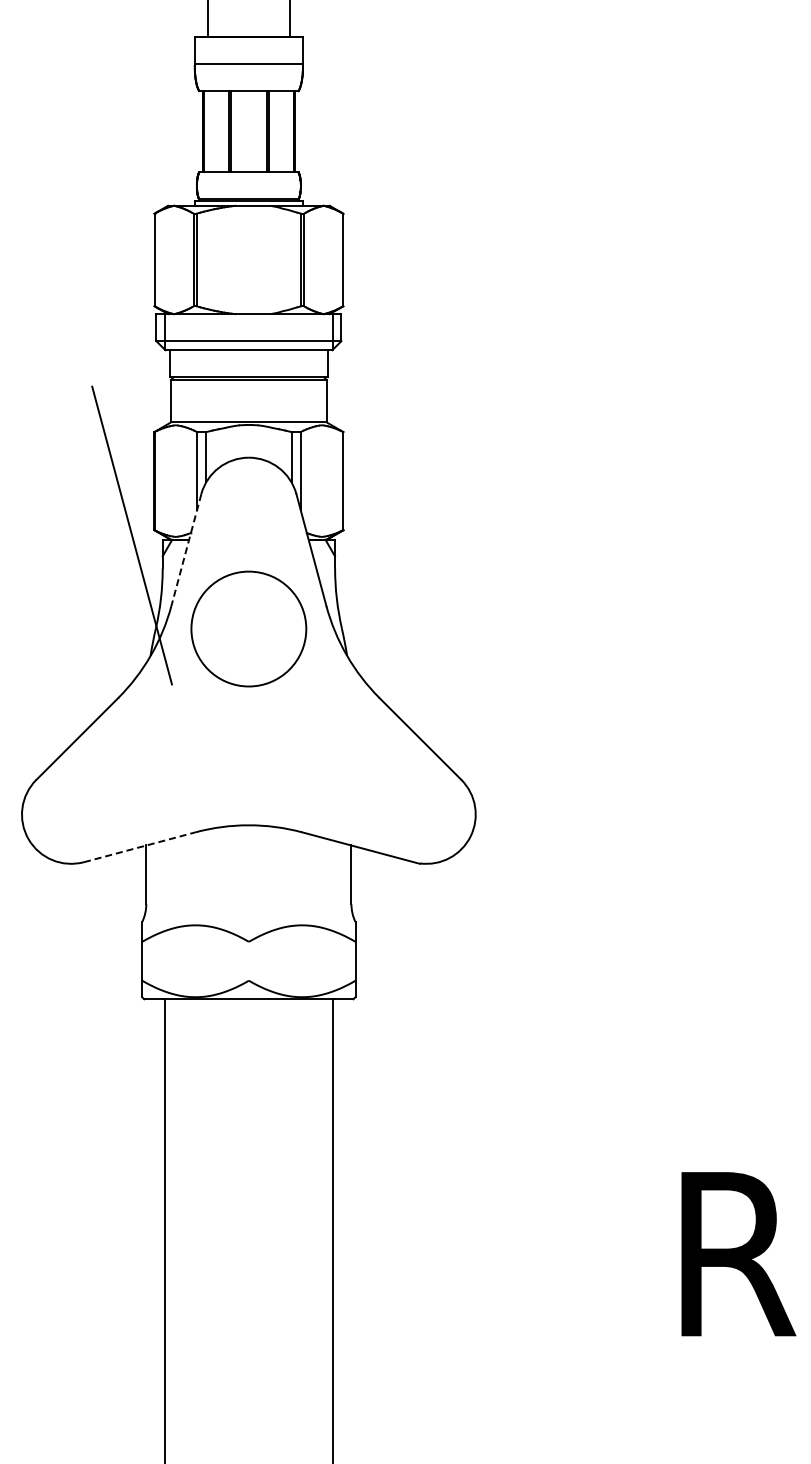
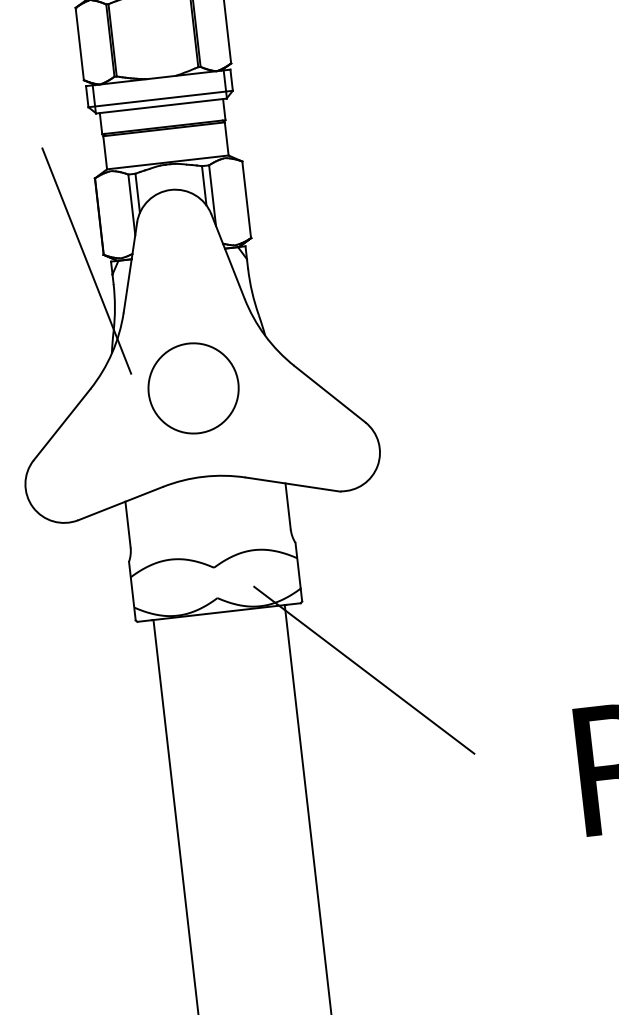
line: (186, 550) -> (130, 267), dashed -> solid
circle: (248, 628) -> (193, 388), moved
line: (139, 847) -> (120, 503), dashed -> solid
line: (423, 1092) -> (363, 669), added

